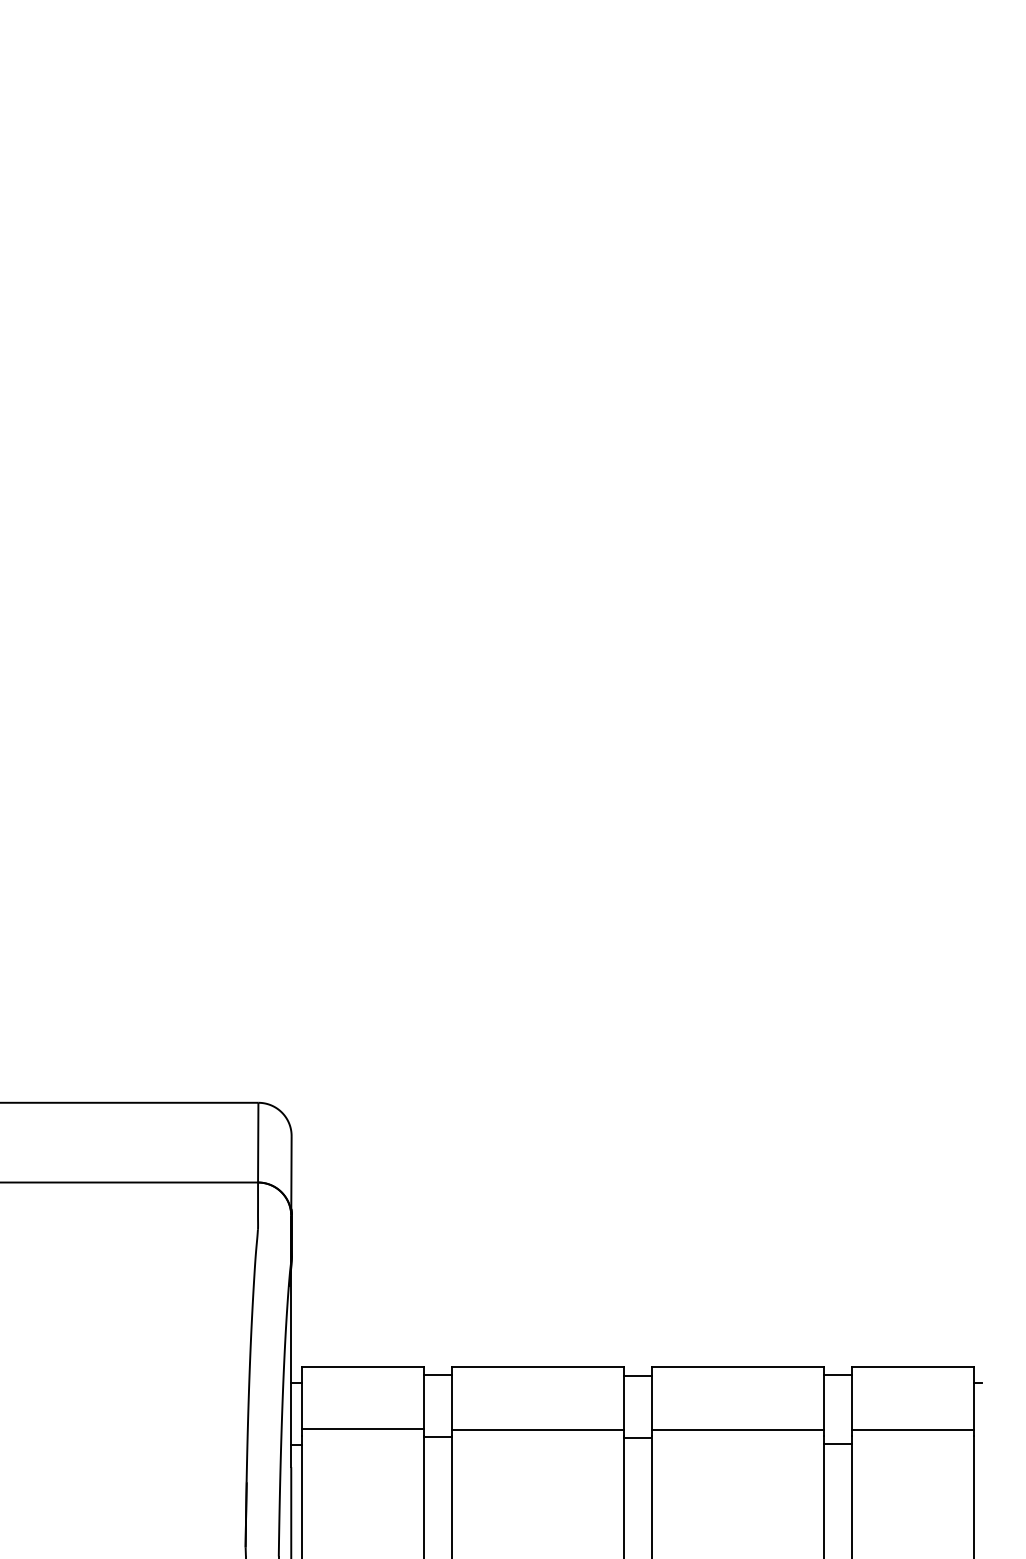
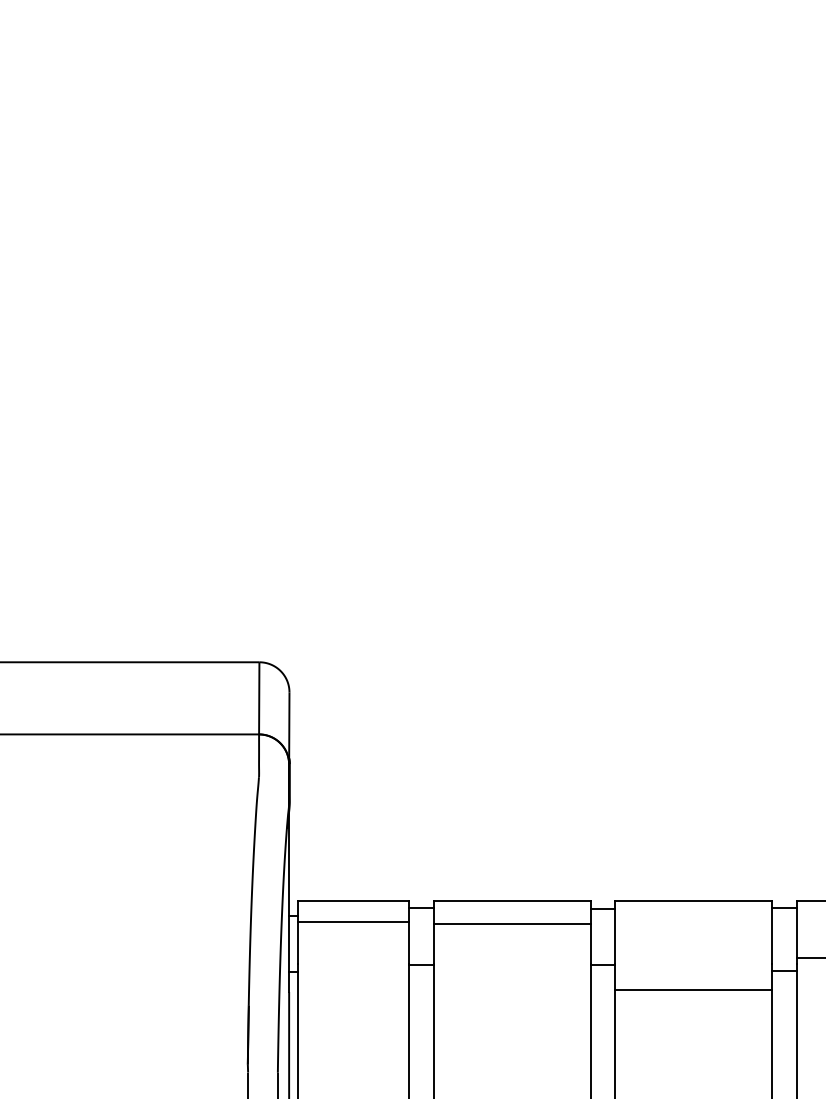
line: (362, 1429) -> (353, 922), moved
line: (537, 1429) -> (511, 923), moved
line: (737, 1429) -> (692, 989), moved

